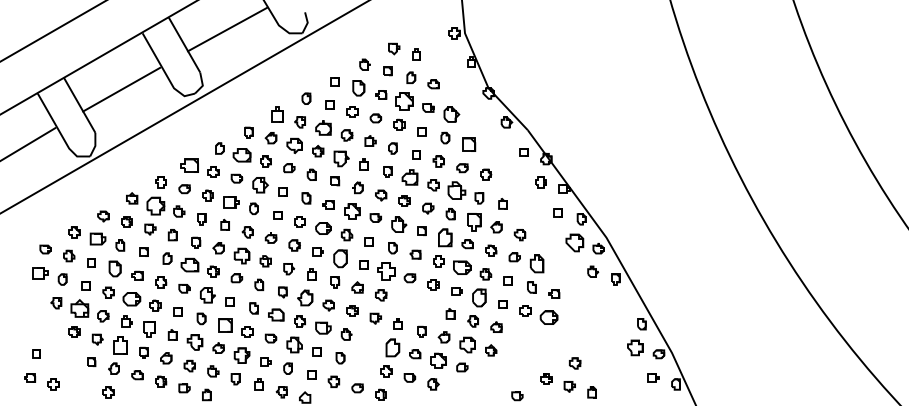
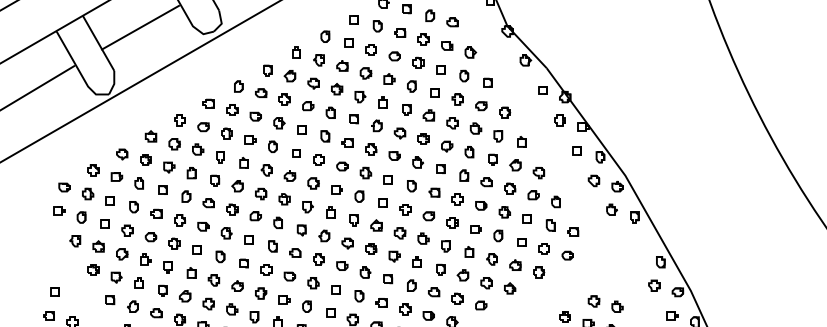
part: (358, 88) -> (377, 26), size x0.71
part: (404, 101) -> (423, 39), size x0.62
part: (277, 114) -> (296, 52), size x0.71
part: (451, 114) -> (470, 52), size x0.71
part: (323, 127) -> (342, 65), size x0.71
part: (468, 144) -> (487, 82), size x0.62
part: (294, 145) -> (313, 83), size x0.71
part: (242, 154) -> (261, 92), size x0.62
part: (341, 159) -> (360, 97), size x0.71
part: (189, 165) -> (208, 103), size x0.62
part: (409, 177) -> (428, 115), size x0.71
part: (260, 185) -> (279, 123), size x0.71
part: (457, 190) -> (476, 128), size x0.62
part: (231, 201) -> (250, 139), size x0.71
part: (155, 206) -> (174, 144), size x0.62
part: (352, 211) -> (371, 149), size x0.71
part: (473, 221) -> (492, 159), size x0.62
part: (399, 224) -> (418, 162), size x0.71
part: (323, 228) -> (342, 166), size x0.71
part: (445, 237) -> (464, 175), size x0.62
part: (97, 238) -> (116, 176), size x0.71
part: (575, 242) -> (594, 180), size x0.62
part: (242, 255) -> (261, 193), size x0.71
part: (340, 258) -> (359, 196), size x0.62
part: (536, 263) -> (555, 201), size x0.62
part: (189, 265) -> (208, 203), size x0.62
part: (462, 267) -> (481, 205), size x0.62
part: (114, 269) -> (133, 207), size x0.71
part: (386, 271) -> (405, 209), size x0.62
part: (40, 272) -> (59, 210), size x0.71
part: (207, 295) -> (226, 233), size x0.71
part: (305, 297) -> (324, 235), size x0.71
part: (479, 297) -> (498, 235), size x0.62
part: (132, 299) -> (151, 237), size x0.62
part: (404, 300) -> (423, 238), added
part: (79, 308) -> (98, 246), size x0.62
part: (426, 308) -> (445, 246), added
part: (276, 314) -> (295, 252), size x0.71
part: (548, 317) -> (567, 255), size x0.62
part: (224, 325) -> (243, 263), size x0.62
part: (323, 327) -> (342, 265), size x0.71
part: (148, 329) -> (167, 267), size x0.71
part: (520, 334) -> (539, 272), added
part: (369, 341) -> (388, 279), added
part: (194, 342) -> (213, 280), size x0.71
part: (119, 344) -> (138, 282), size x0.62
part: (294, 345) -> (313, 283), size x0.71
part: (467, 345) -> (486, 283), size x0.71
part: (392, 347) -> (411, 285), size x0.62
part: (635, 347) -> (654, 285), size x0.71
part: (242, 355) -> (261, 293), size x0.71
part: (438, 360) -> (457, 298), size x0.71
part: (362, 364) -> (381, 302), added
part: (598, 368) -> (617, 306), added

